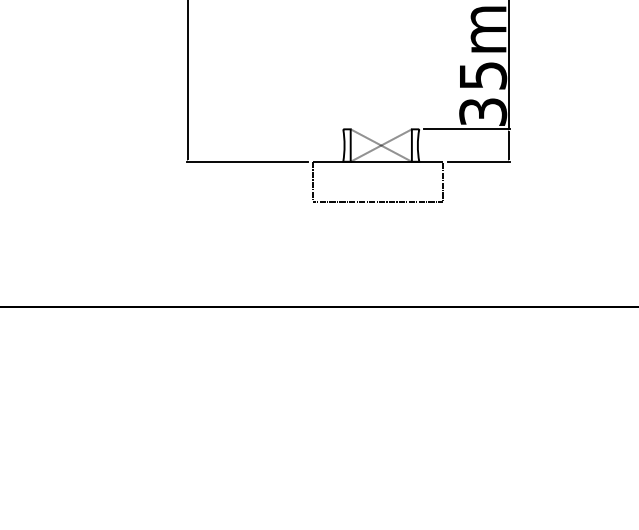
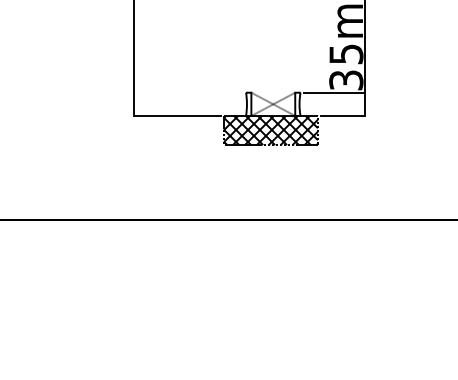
hatch: (377, 182) -> (270, 130), added

